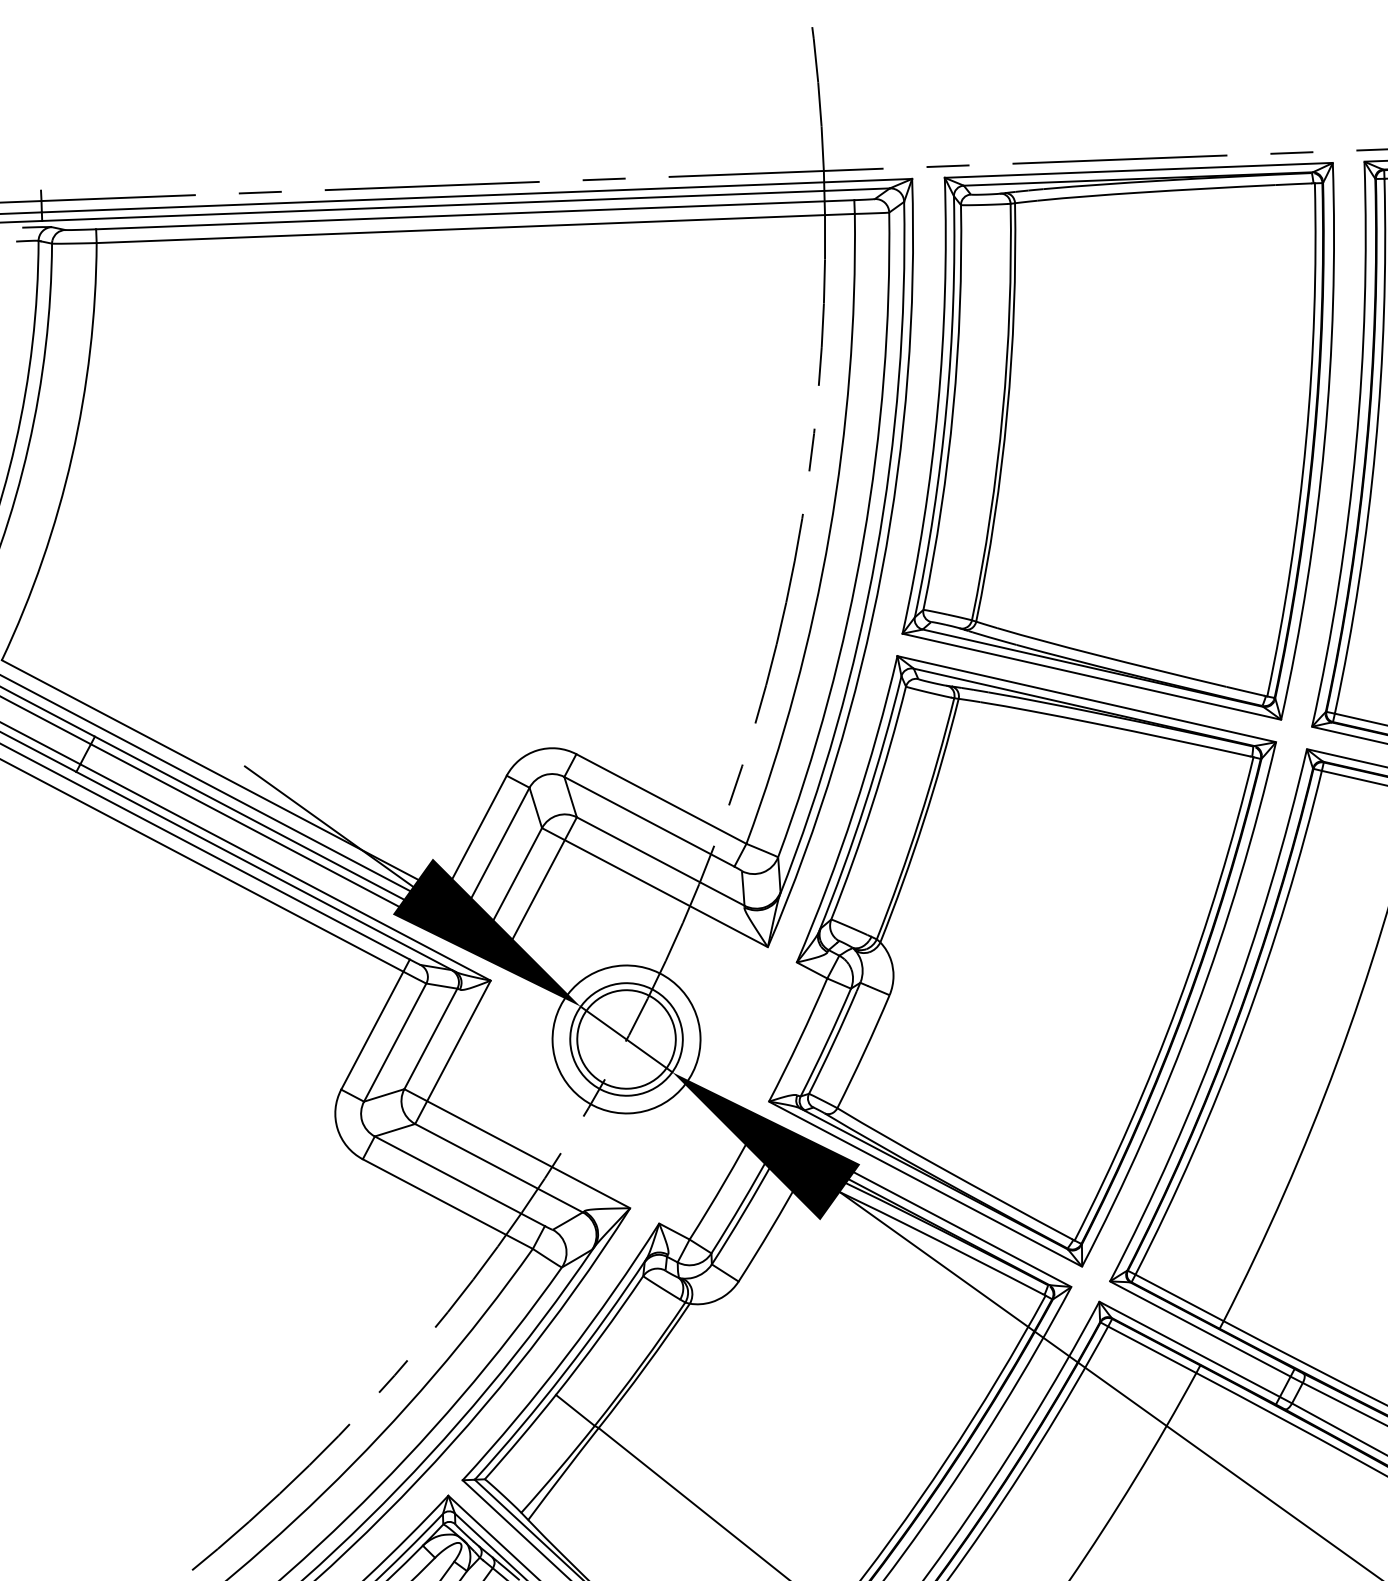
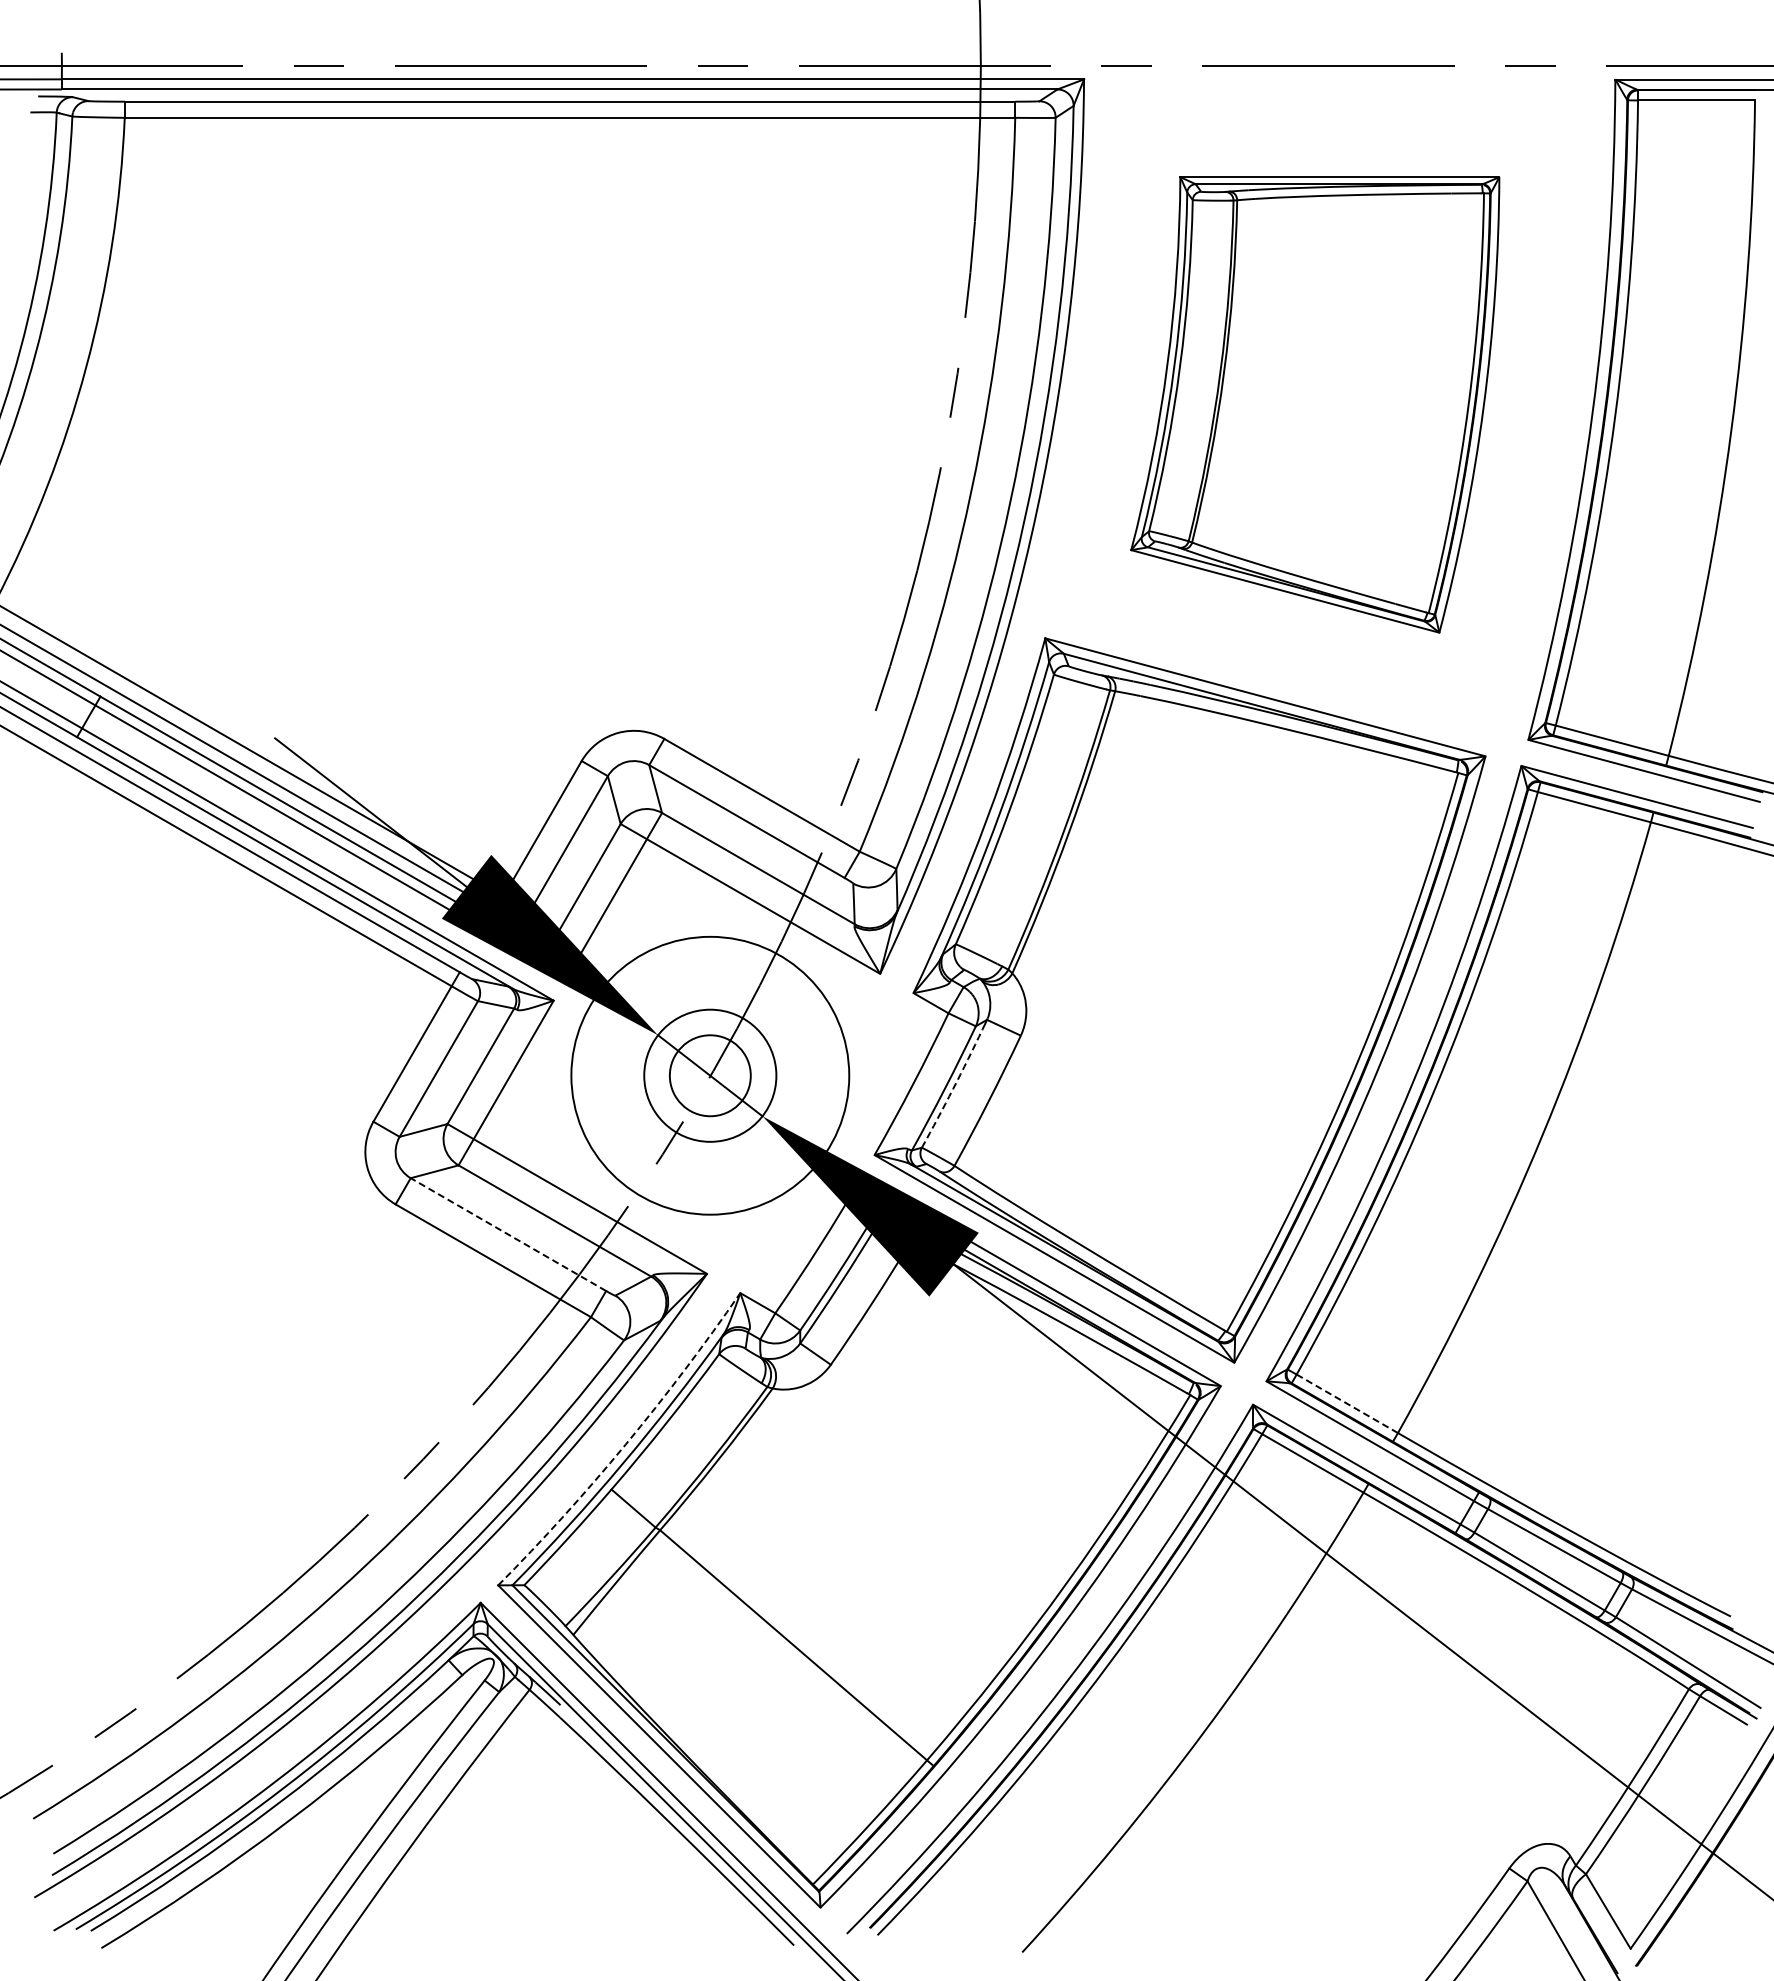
part: (1119, 448) -> (1315, 404), size x0.7
circle: (626, 1039) -> (710, 1075), size x0.7
circle: (626, 1039) -> (710, 1075), size x1.6
arc: (834, 1043) -> (953, 1089), solid -> dashed
line: (459, 1181) -> (508, 1234), solid -> dashed
line: (1179, 1298) -> (1347, 1404), solid -> dashed
arc: (566, 1356) -> (625, 1444), solid -> dashed

